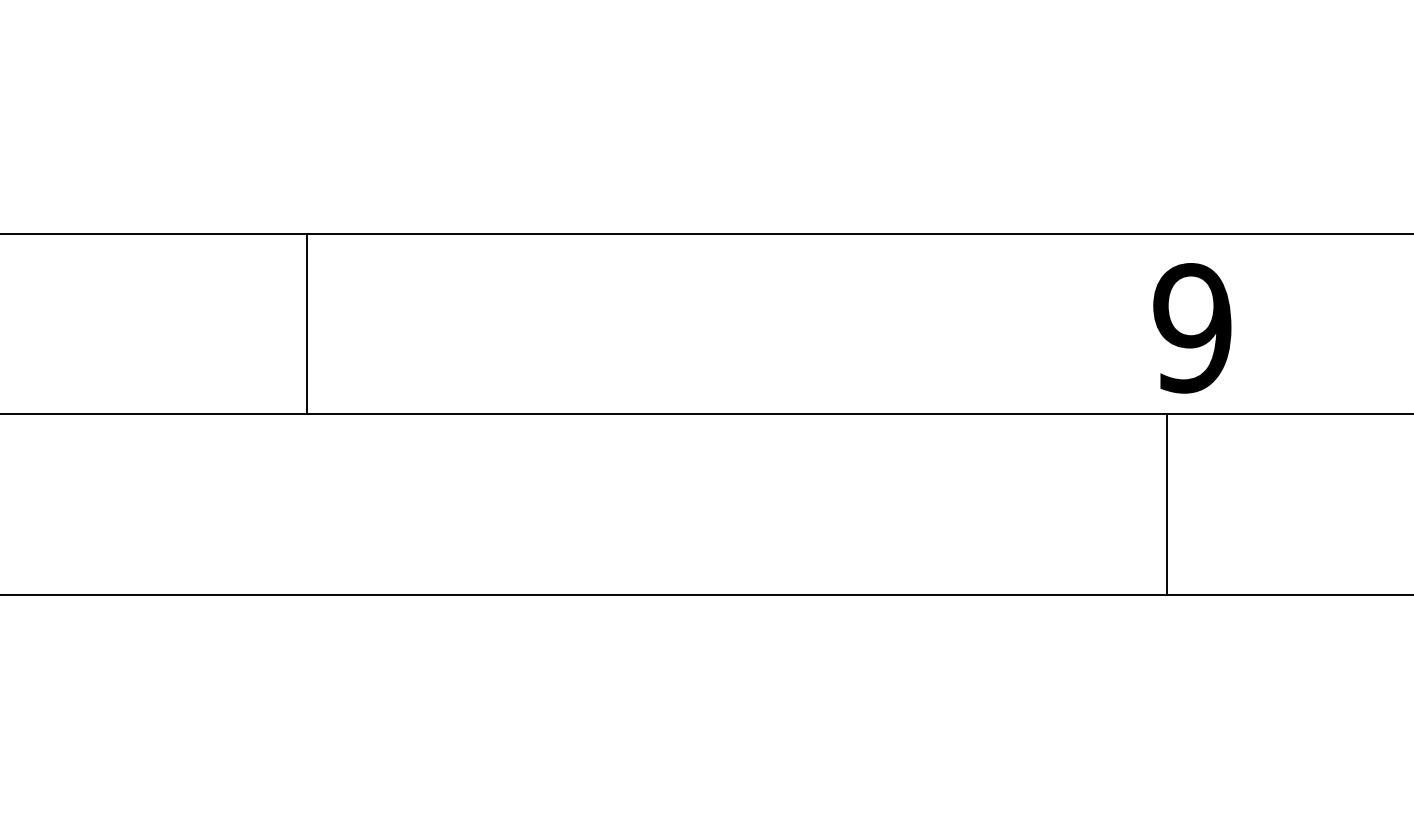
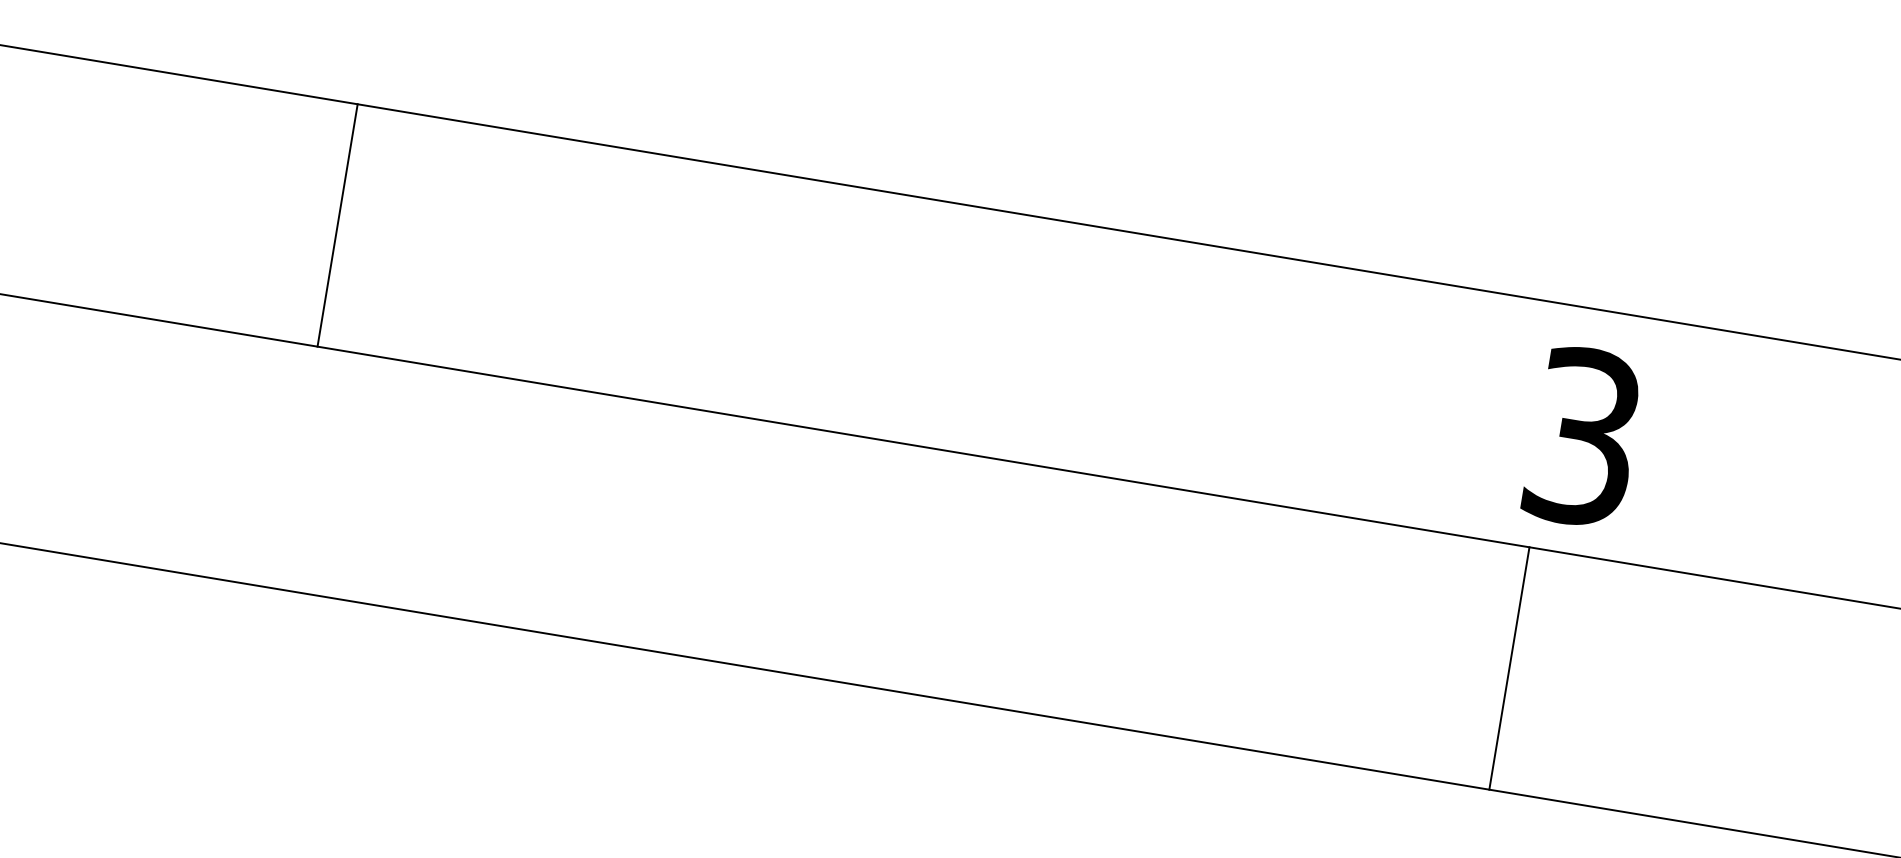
line: (307, 324) -> (337, 225), moved
text: (1192, 328) -> (1583, 437), 9 -> 3

